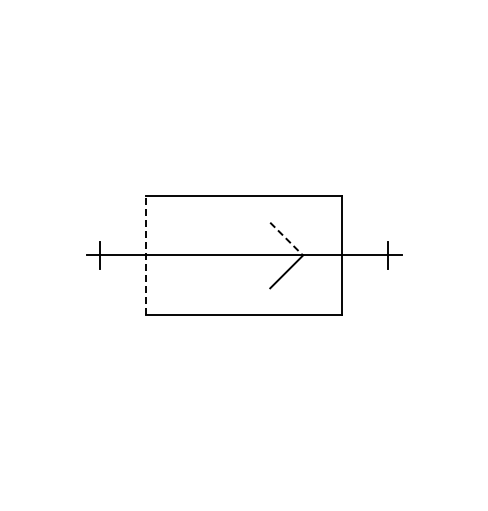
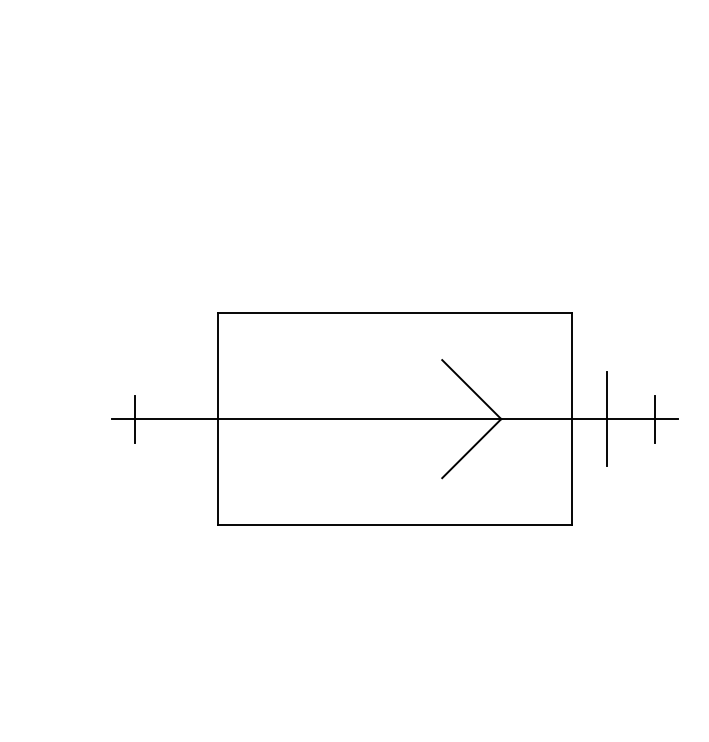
line: (287, 239) -> (473, 390), dashed -> solid
line: (145, 255) -> (217, 419), dashed -> solid
line: (362, 255) -> (608, 419), added

